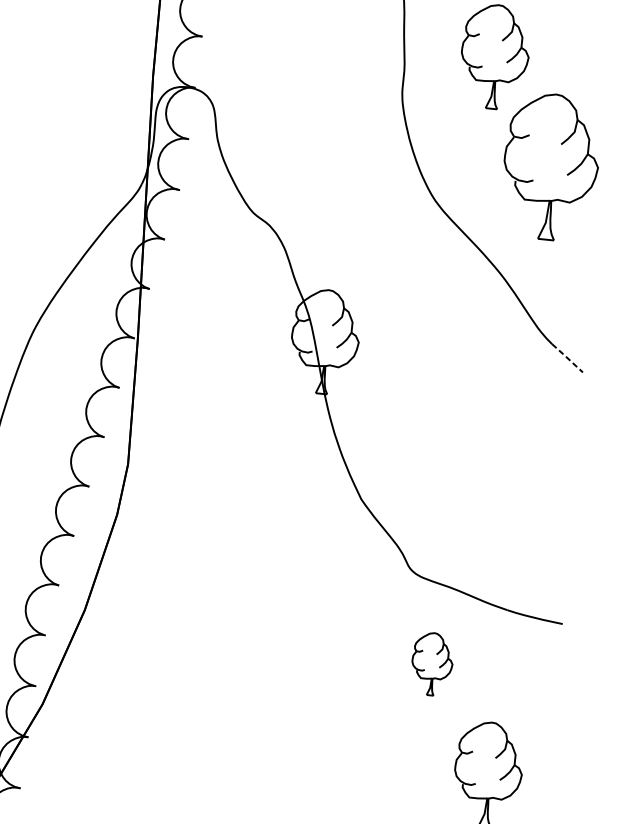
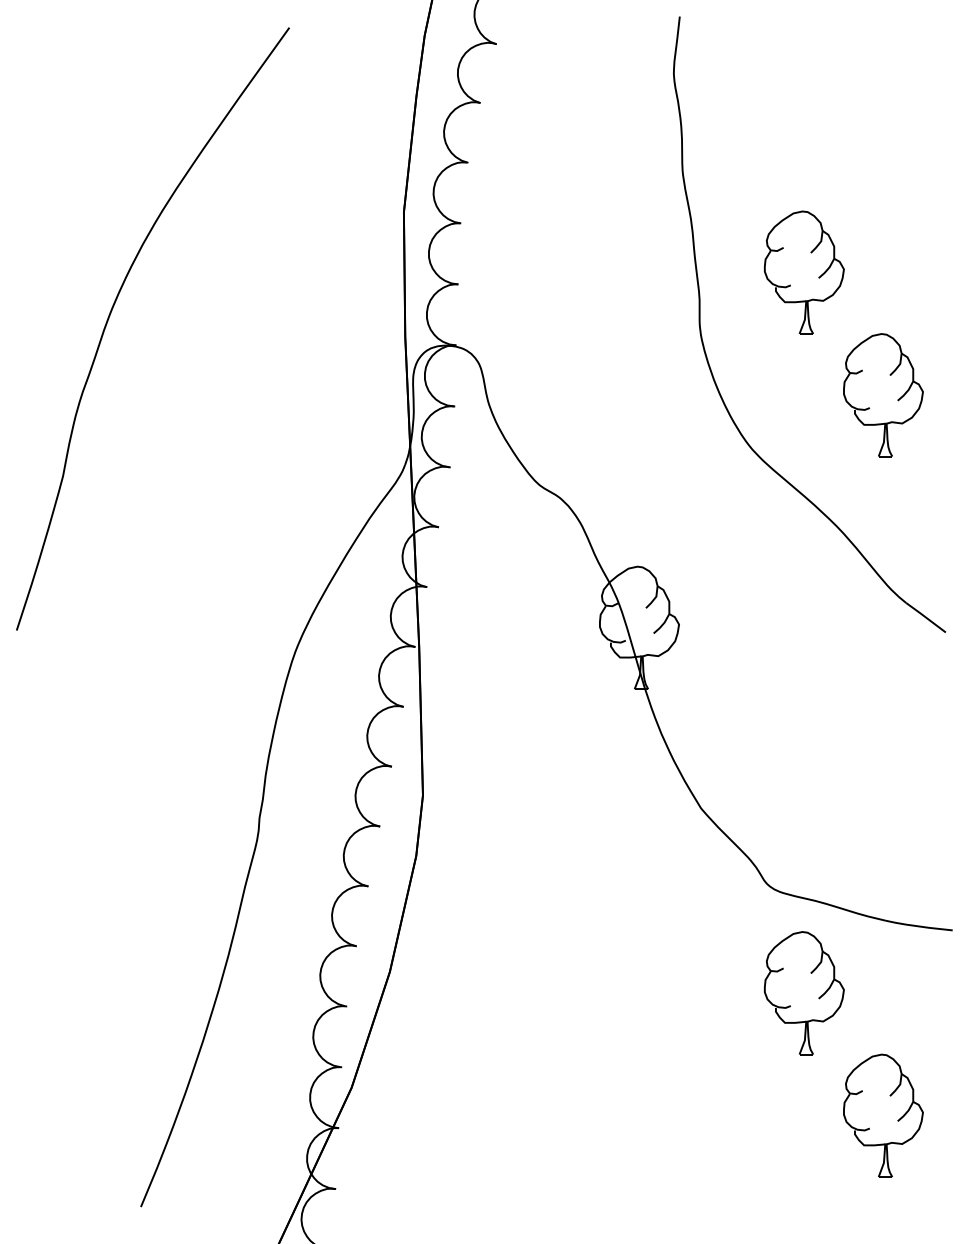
part: (551, 167) -> (883, 395), size x0.71
line: (567, 358) -> (926, 617), dashed -> solid
part: (432, 664) -> (804, 993), size x1.67

